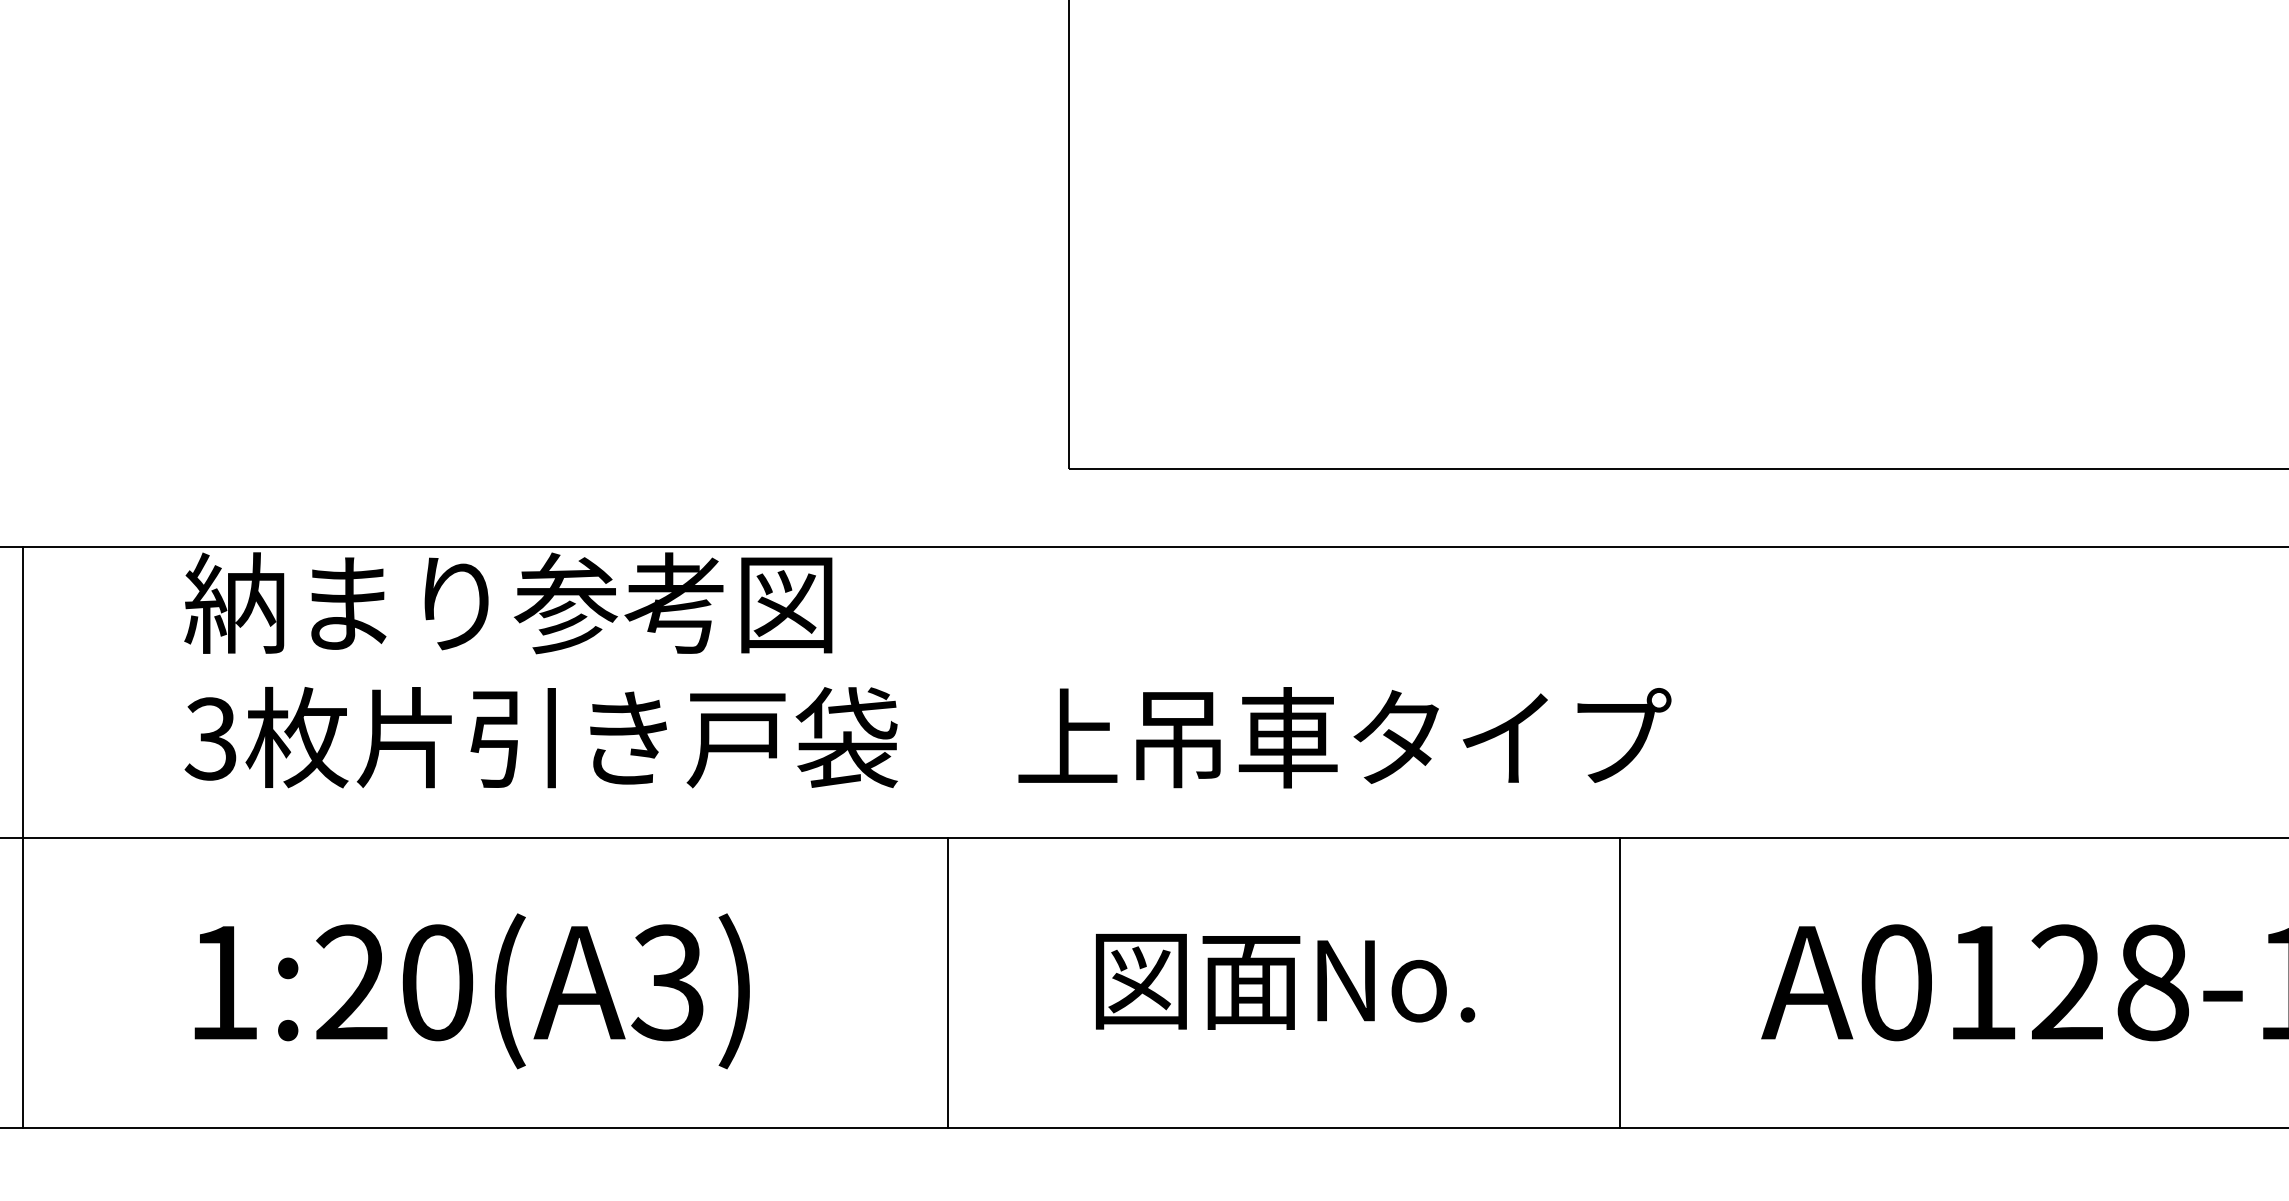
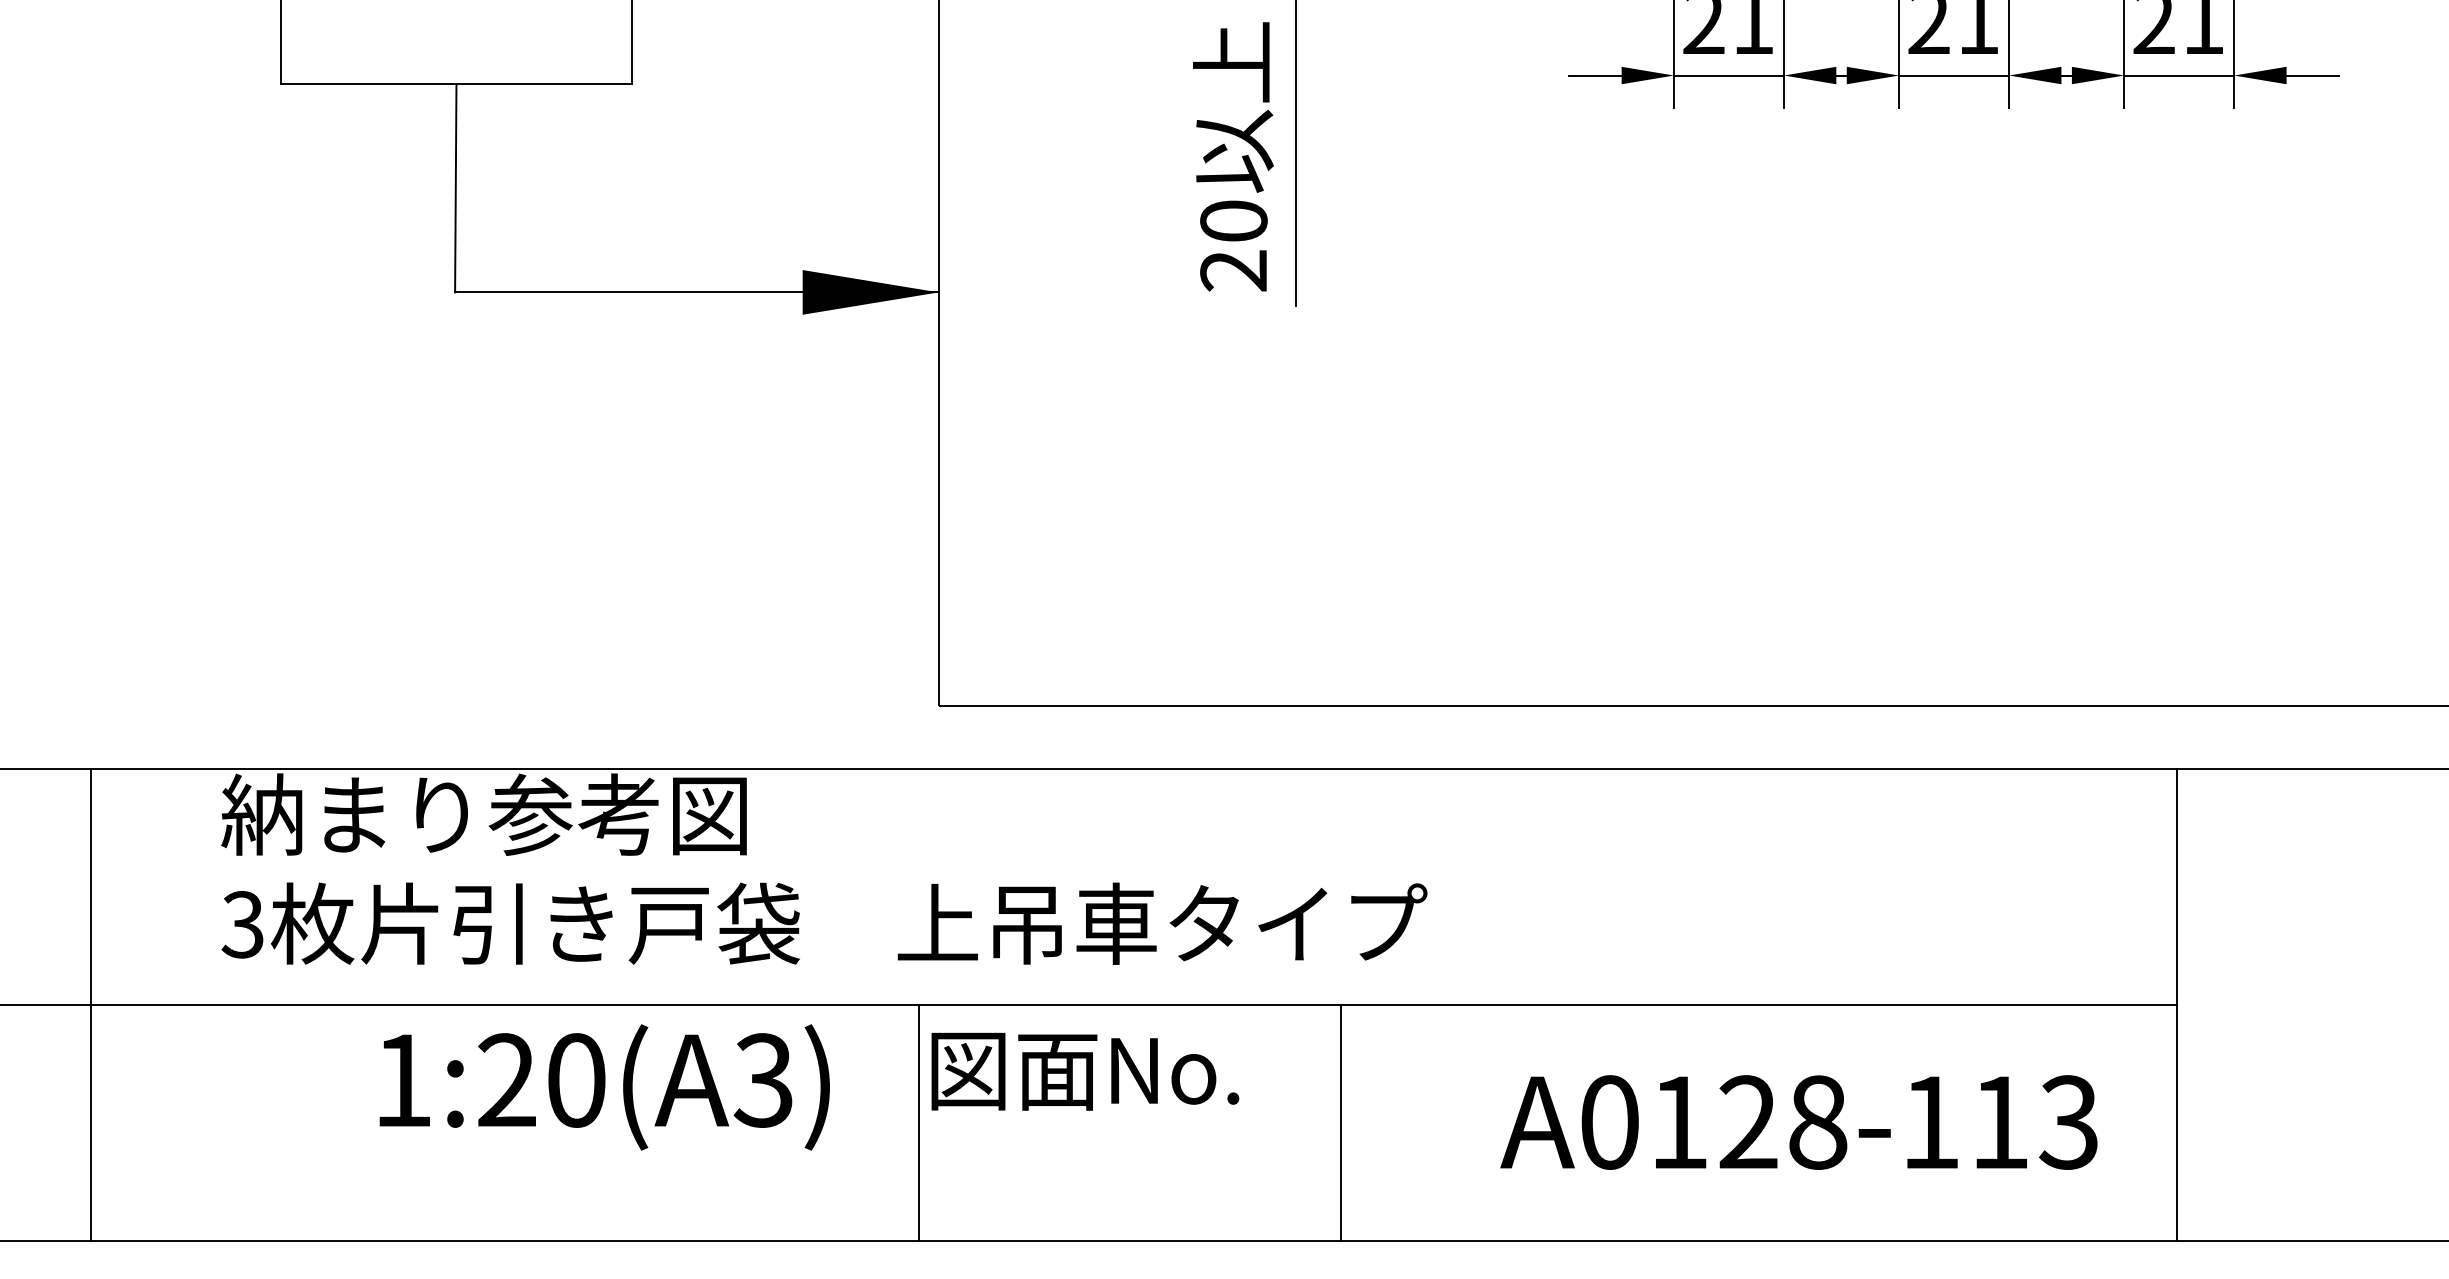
text: (1285, 981) -> (1085, 1071), moved
line: (949, 982) -> (919, 1122), moved
line: (1620, 982) -> (1341, 1122), moved
text: (471, 991) -> (604, 1087), moved

